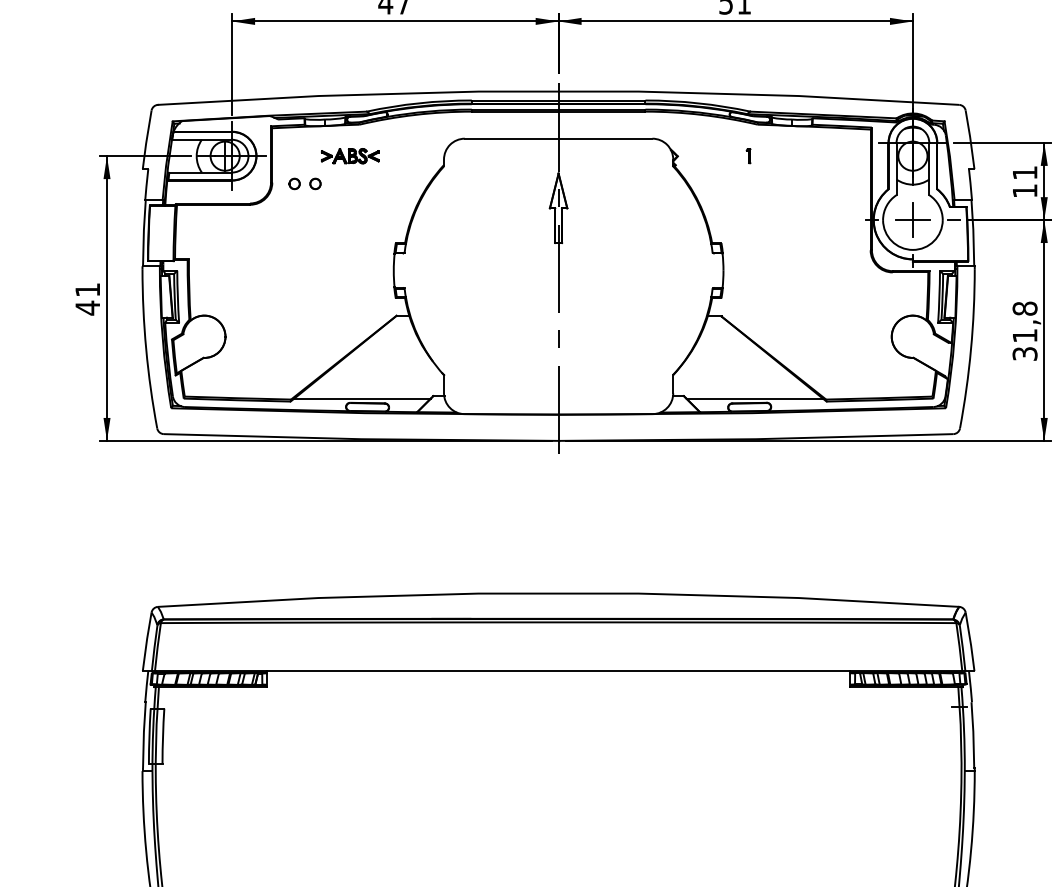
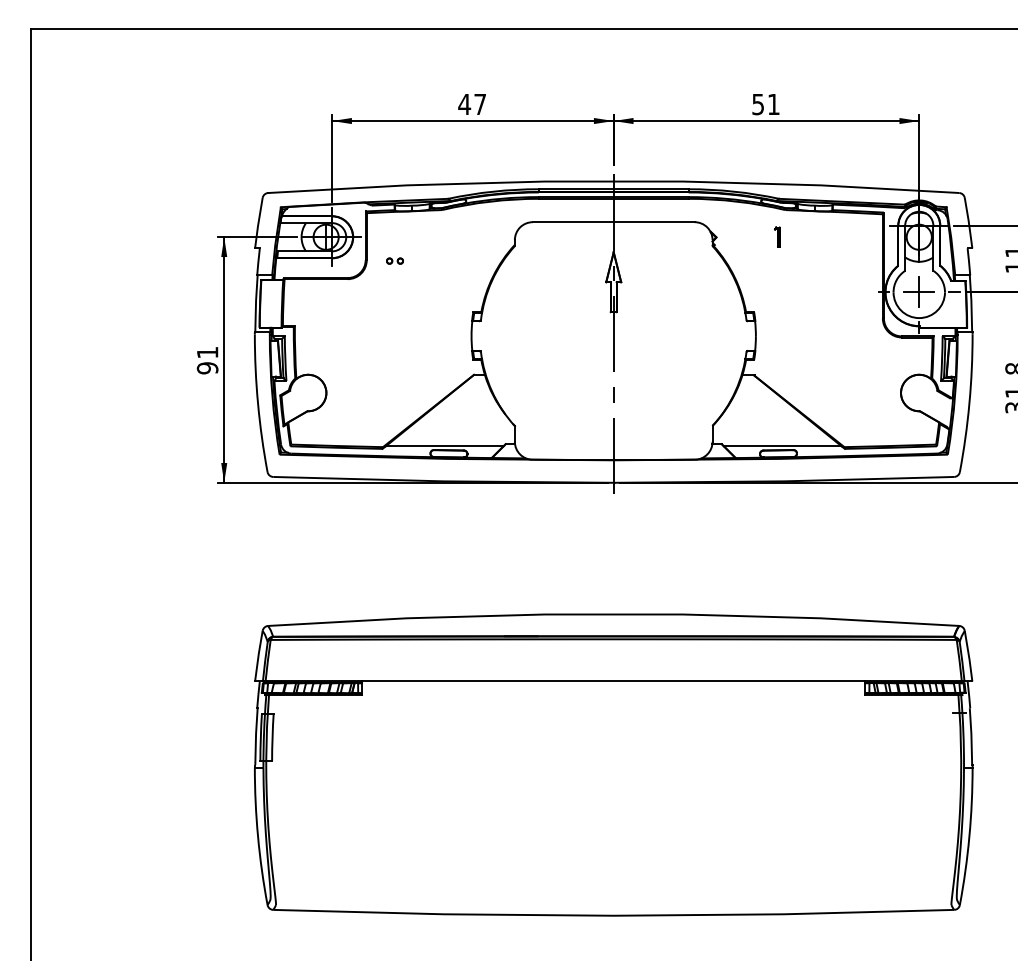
part: (349, 156) -> (433, 237), removed
part: (748, 156) -> (777, 237), size x1.6
part: (304, 183) -> (394, 260), size x0.6
text: (87, 307) -> (207, 367), 41 -> 91

